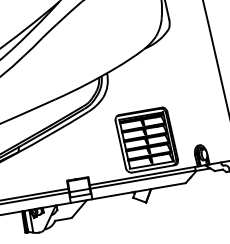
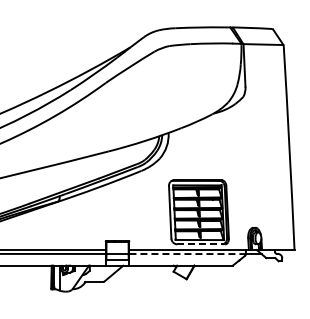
line: (154, 168) -> (201, 244), solid -> dashed
line: (143, 179) -> (188, 254), solid -> dashed

